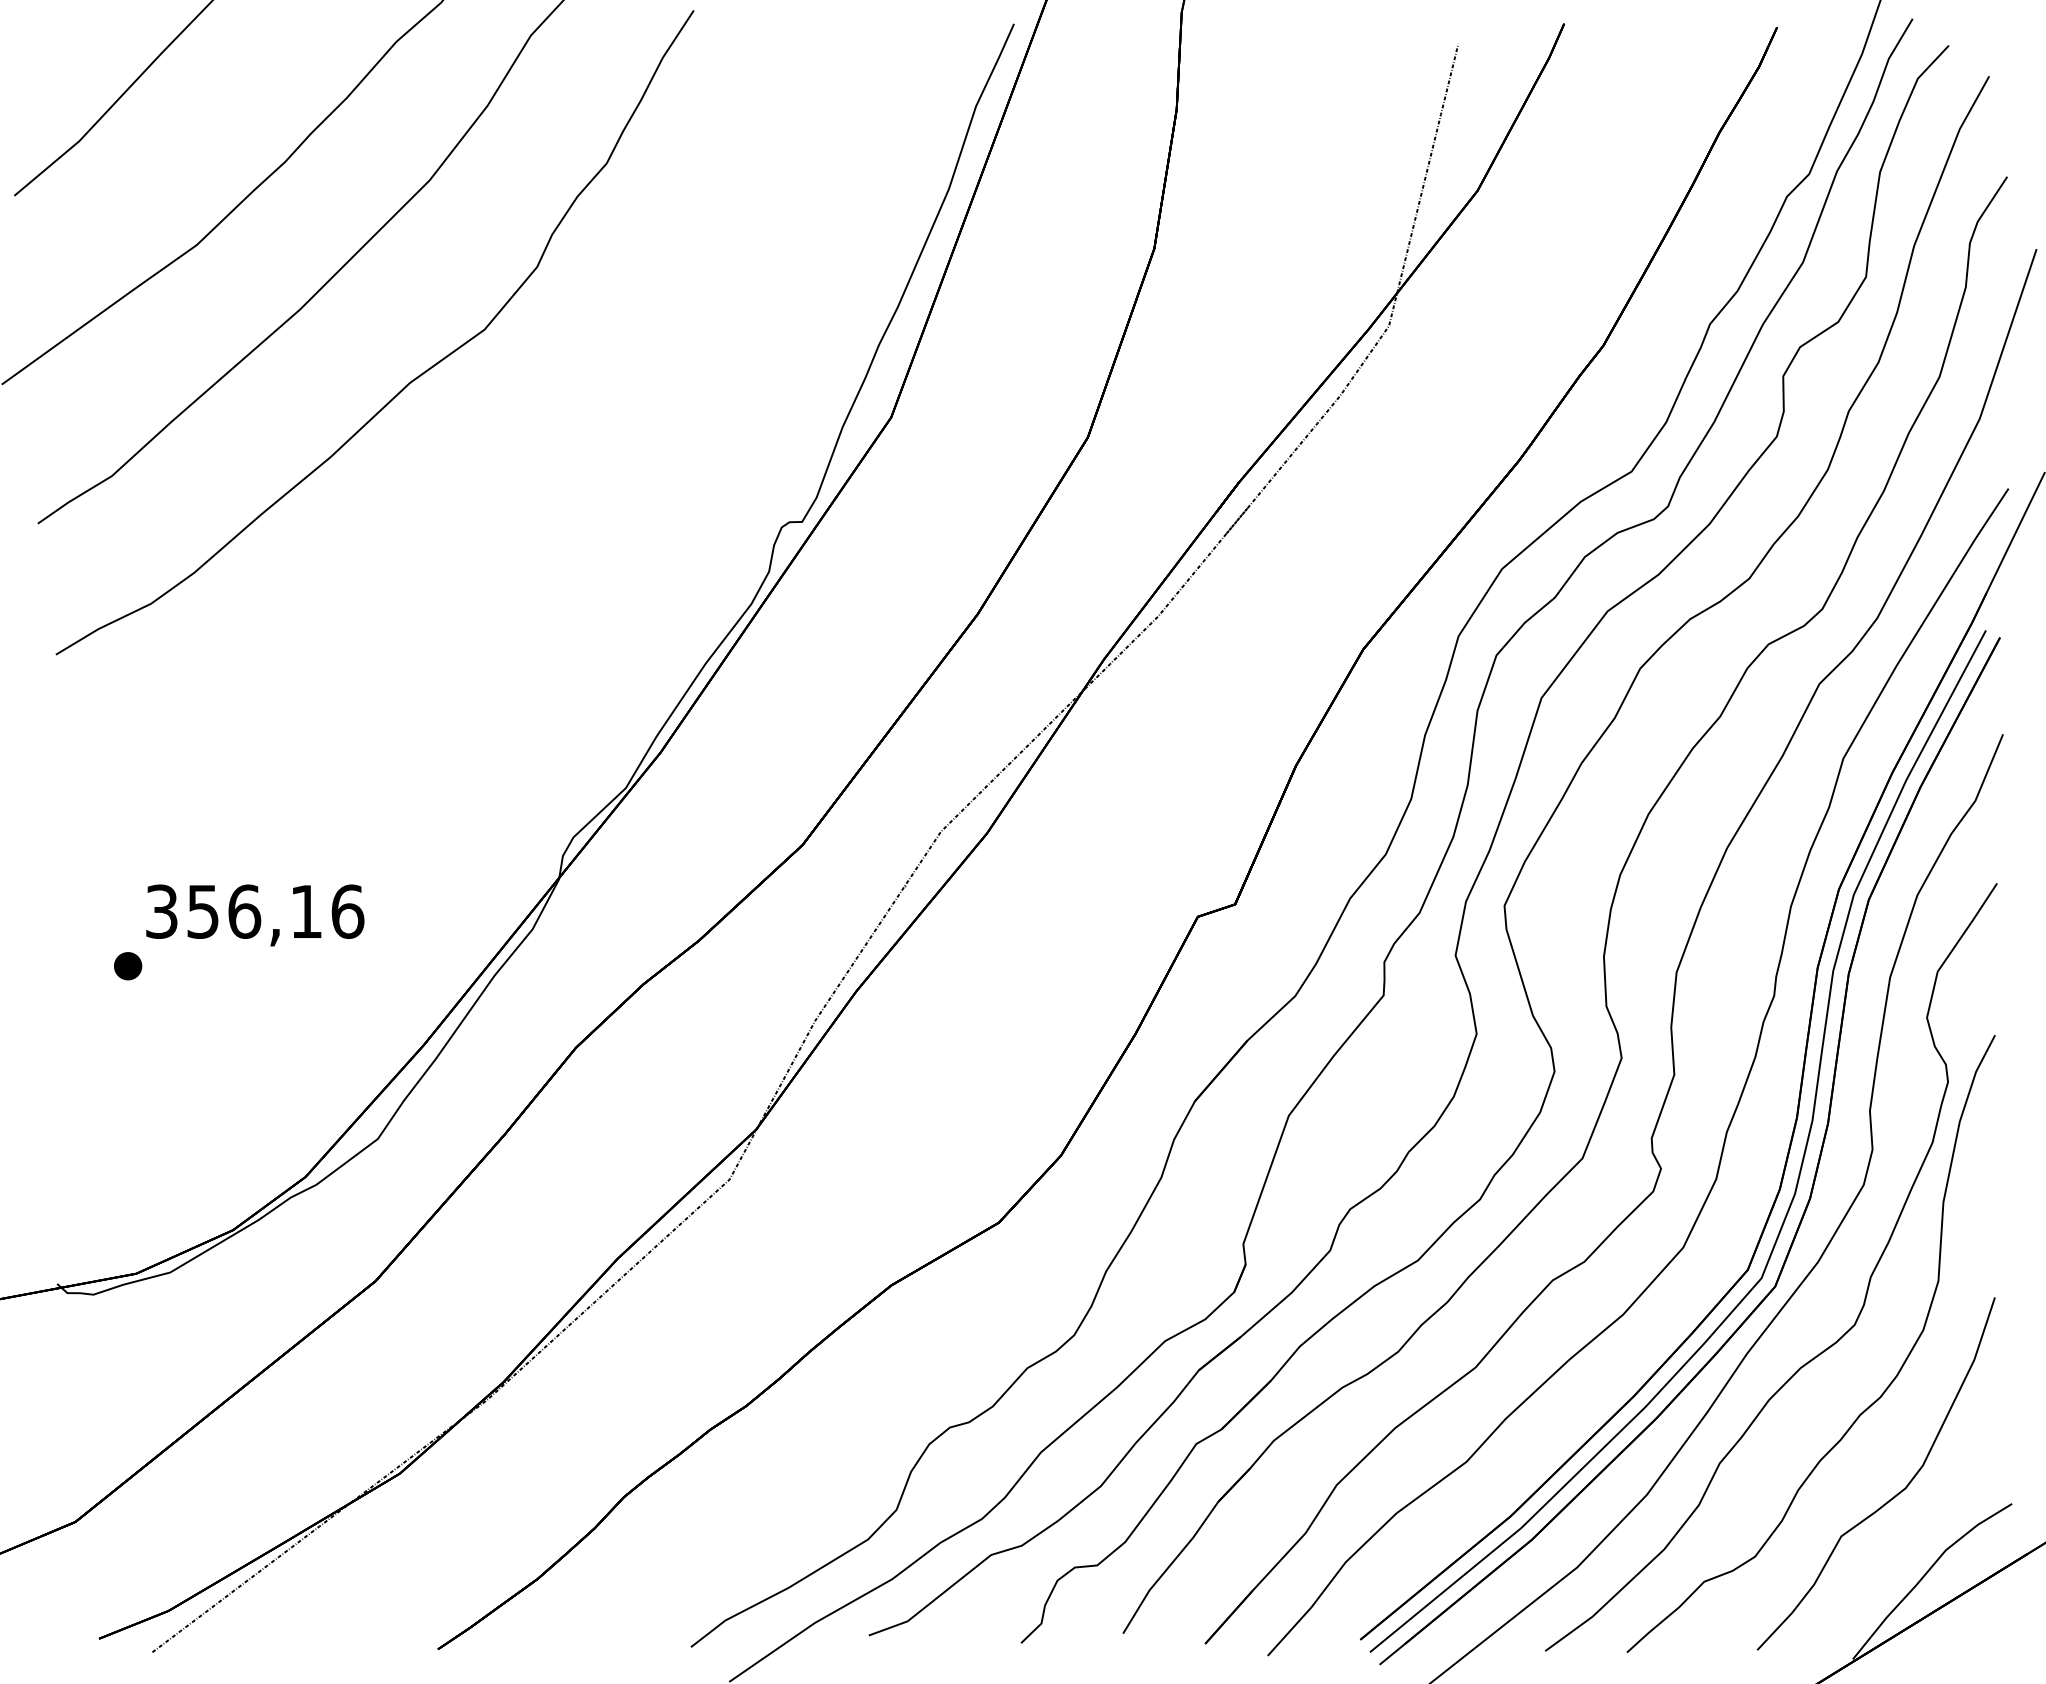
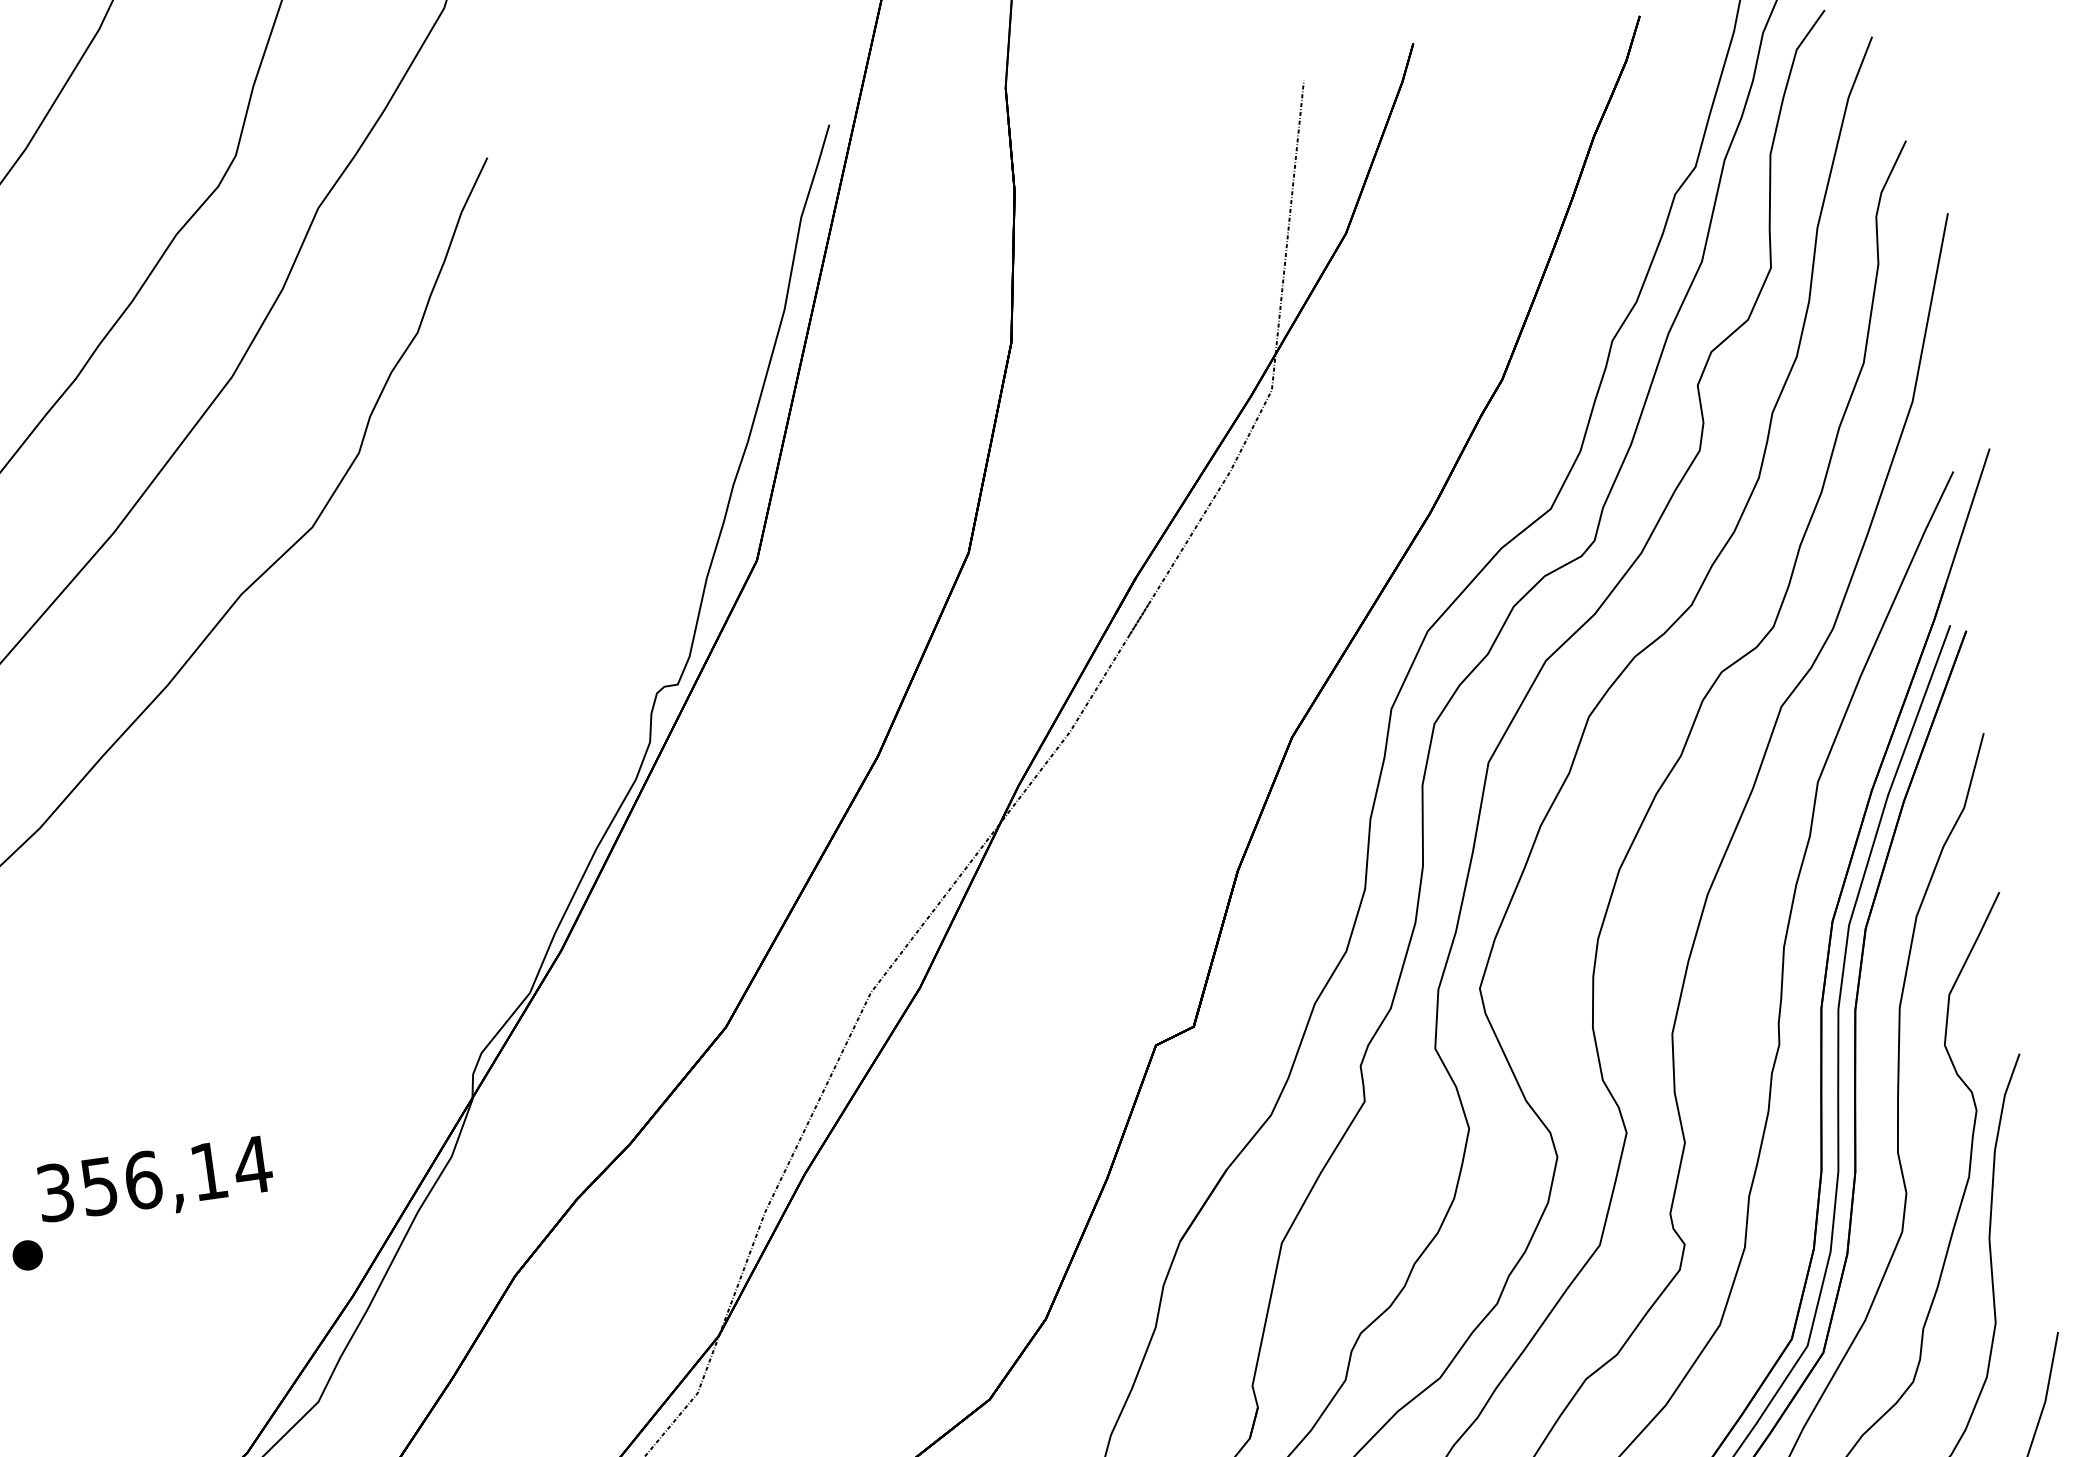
text: (347, 911) -> (252, 1165), 356,16 -> 356,14

